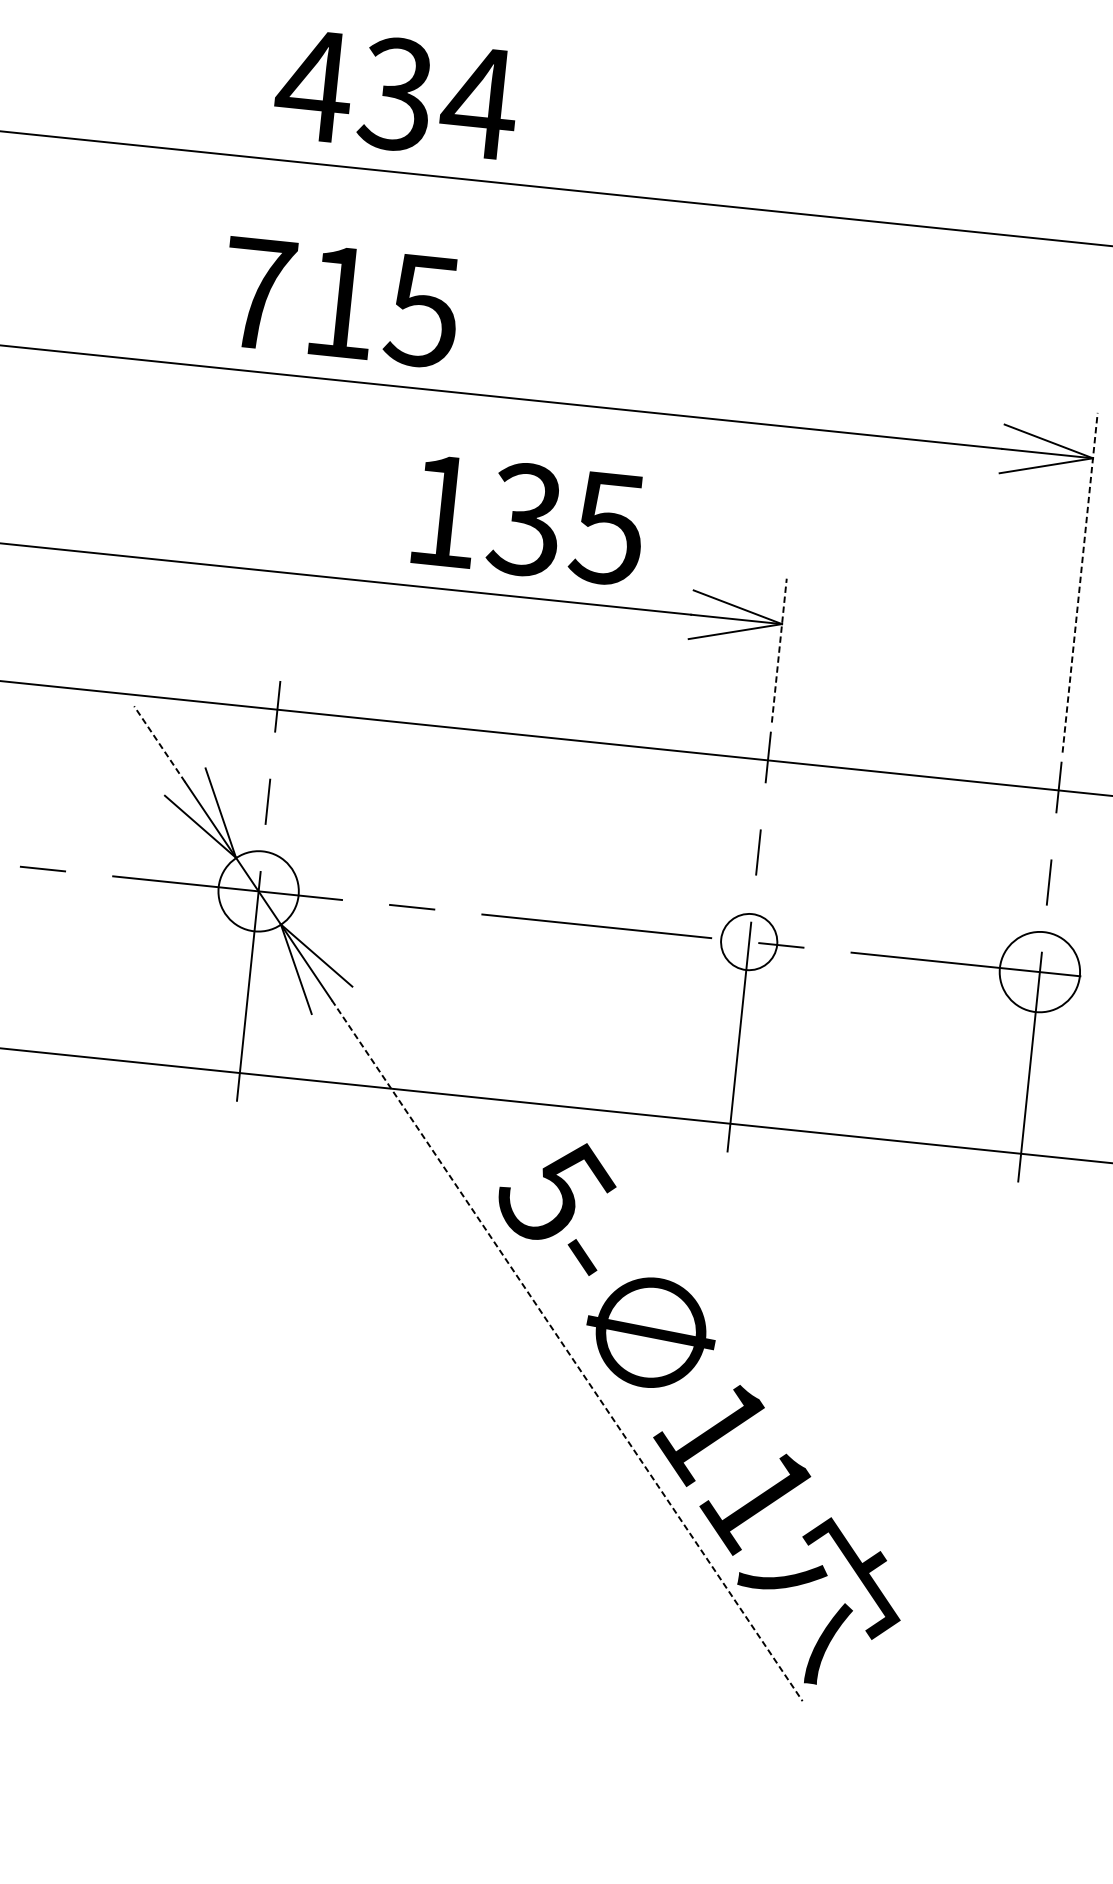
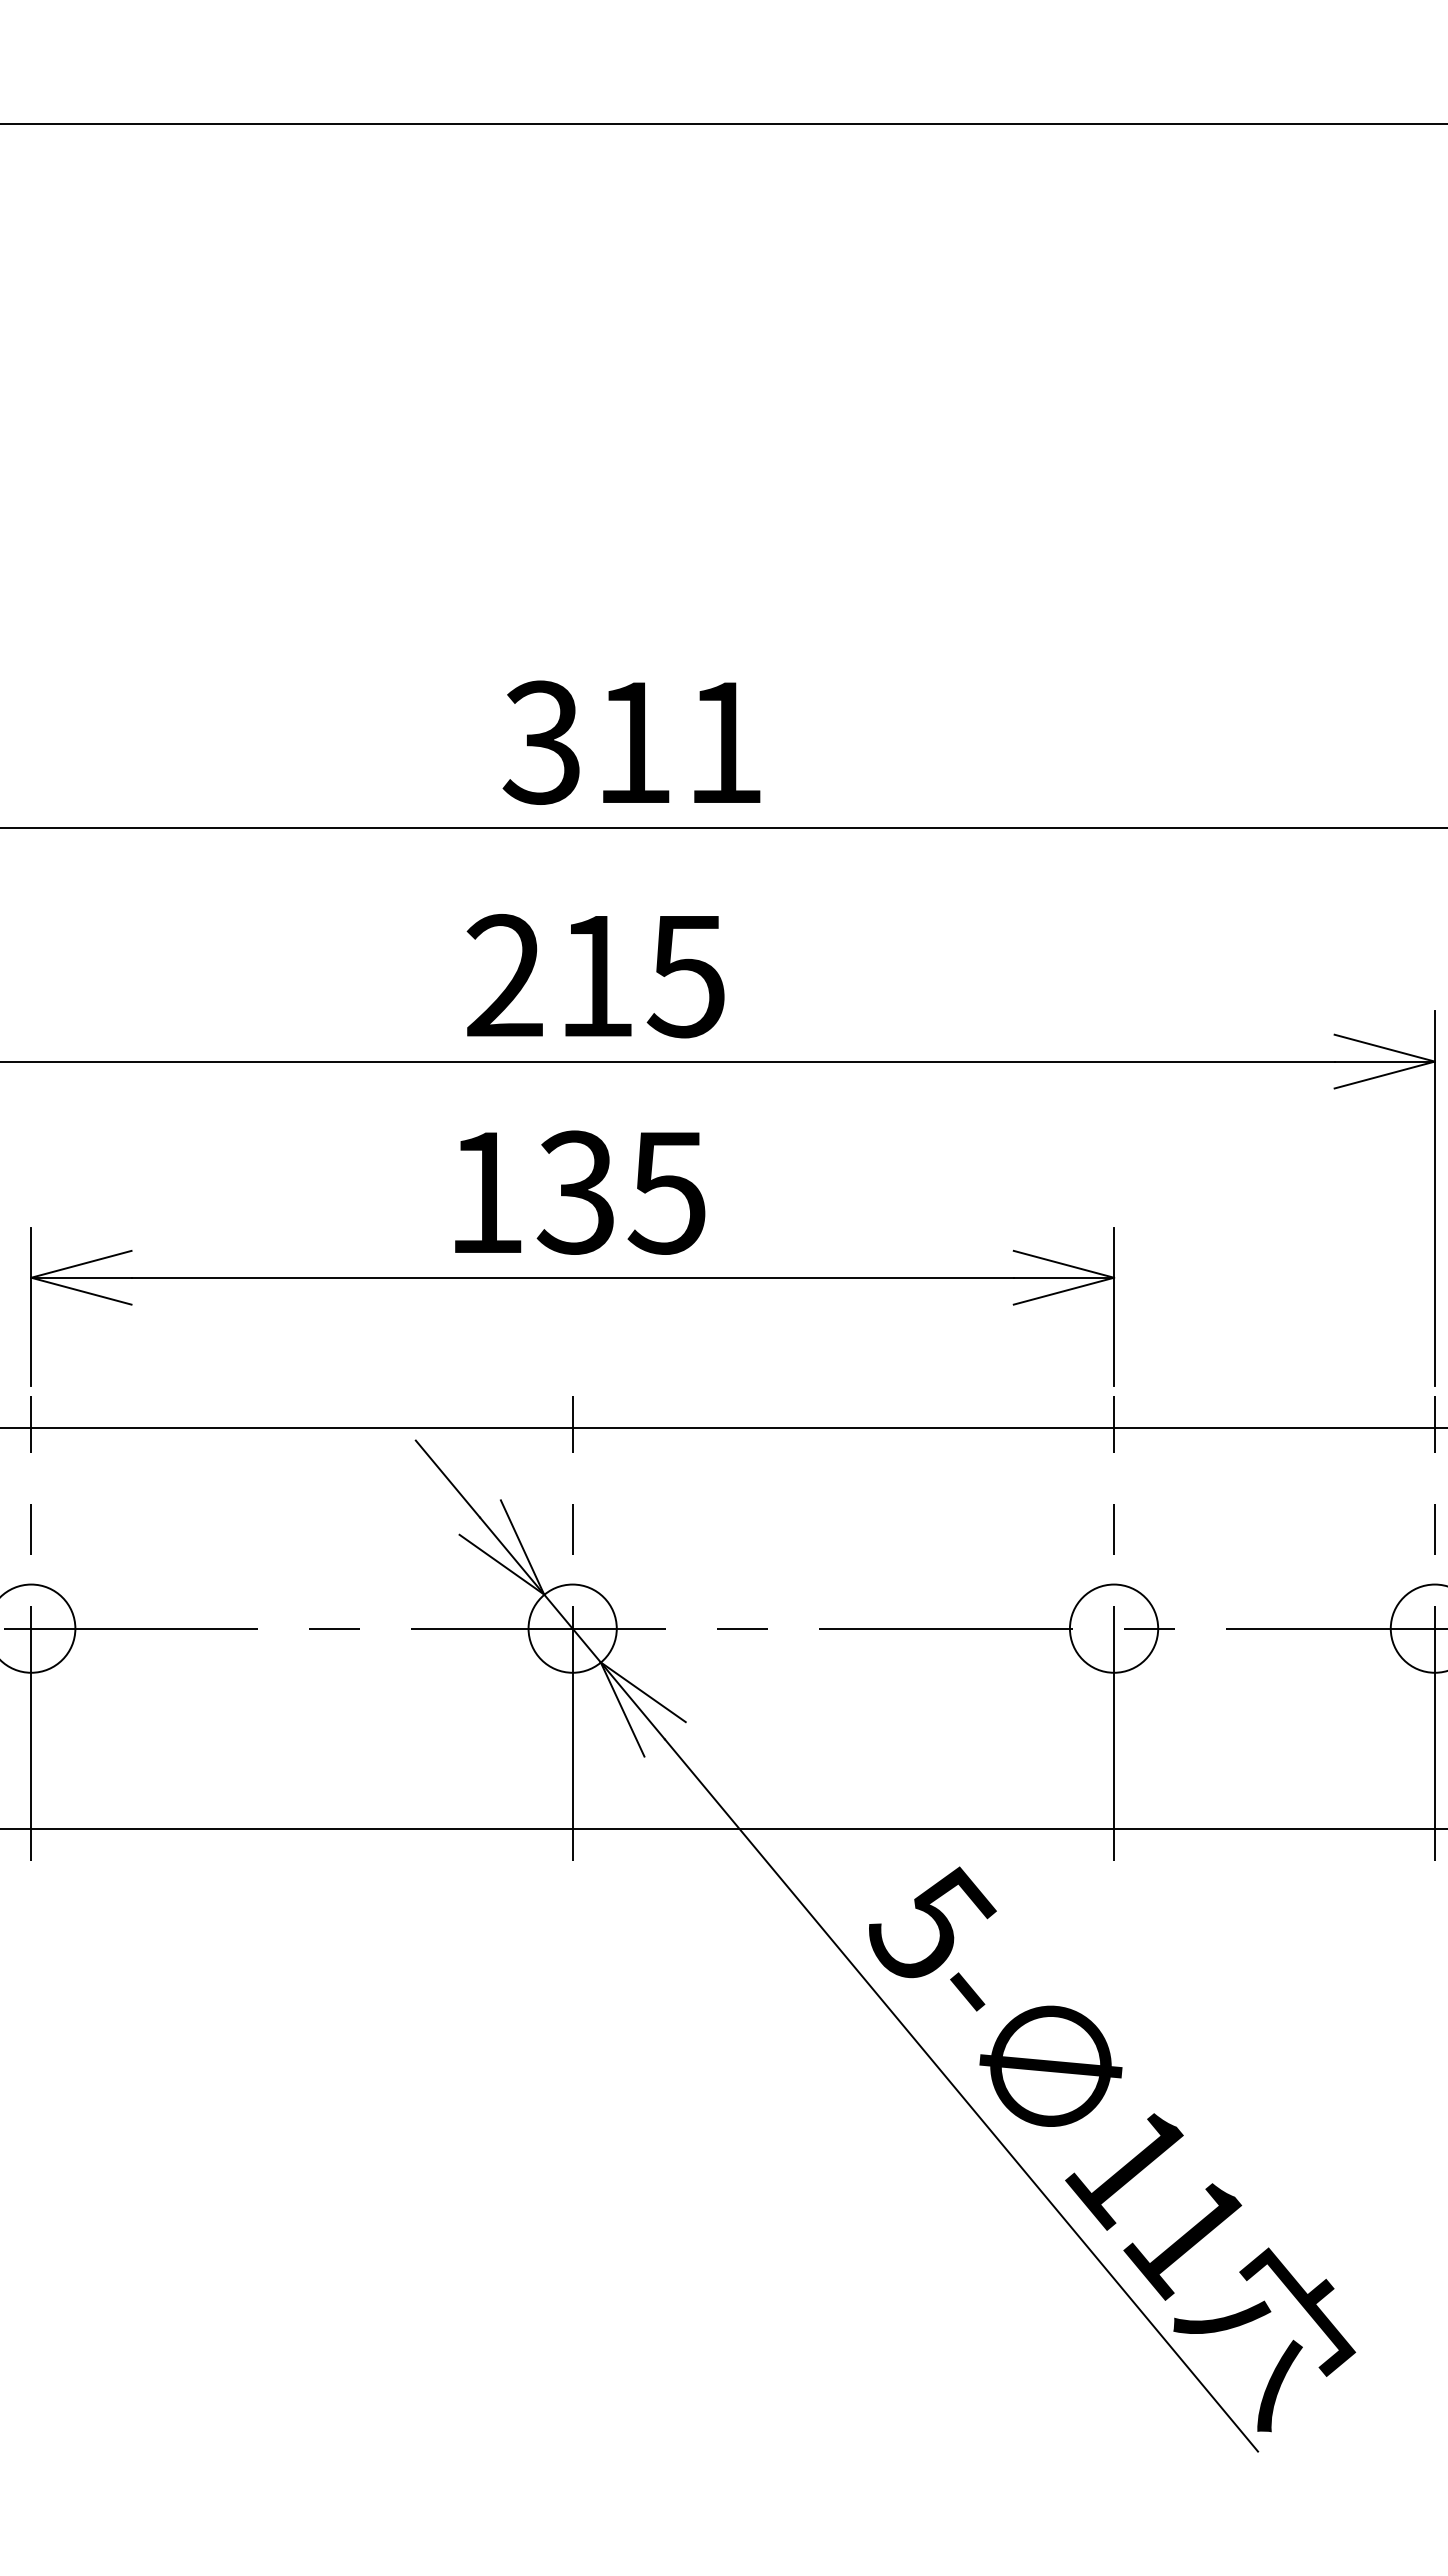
text: (396, 94) -> (633, 742), 434 -> 311
text: (258, 293) -> (504, 975), 715 -> 215
text: (529, 519) -> (580, 1192), moved
line: (1079, 582) -> (1434, 1198), dashed -> solid
line: (779, 650) -> (1114, 1306), dashed -> solid
line: (159, 743) -> (447, 1478), dashed -> solid
circle: (748, 941) -> (1113, 1628), size x1.43
line: (567, 1350) -> (961, 2095), dashed -> solid

